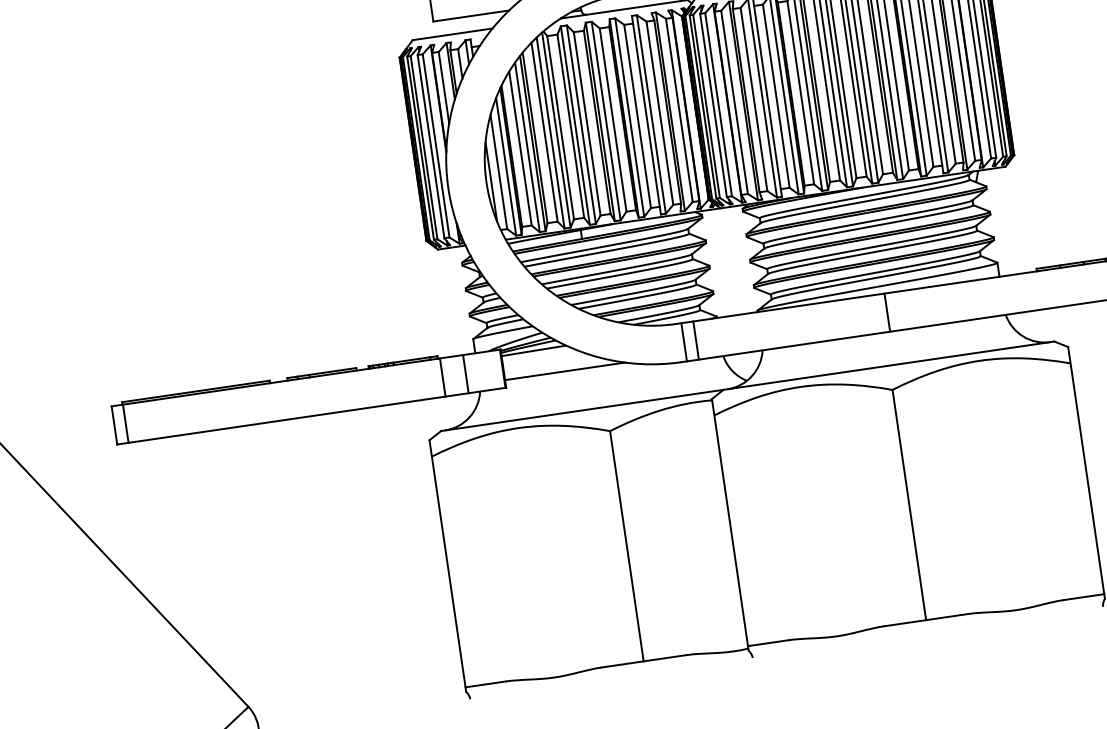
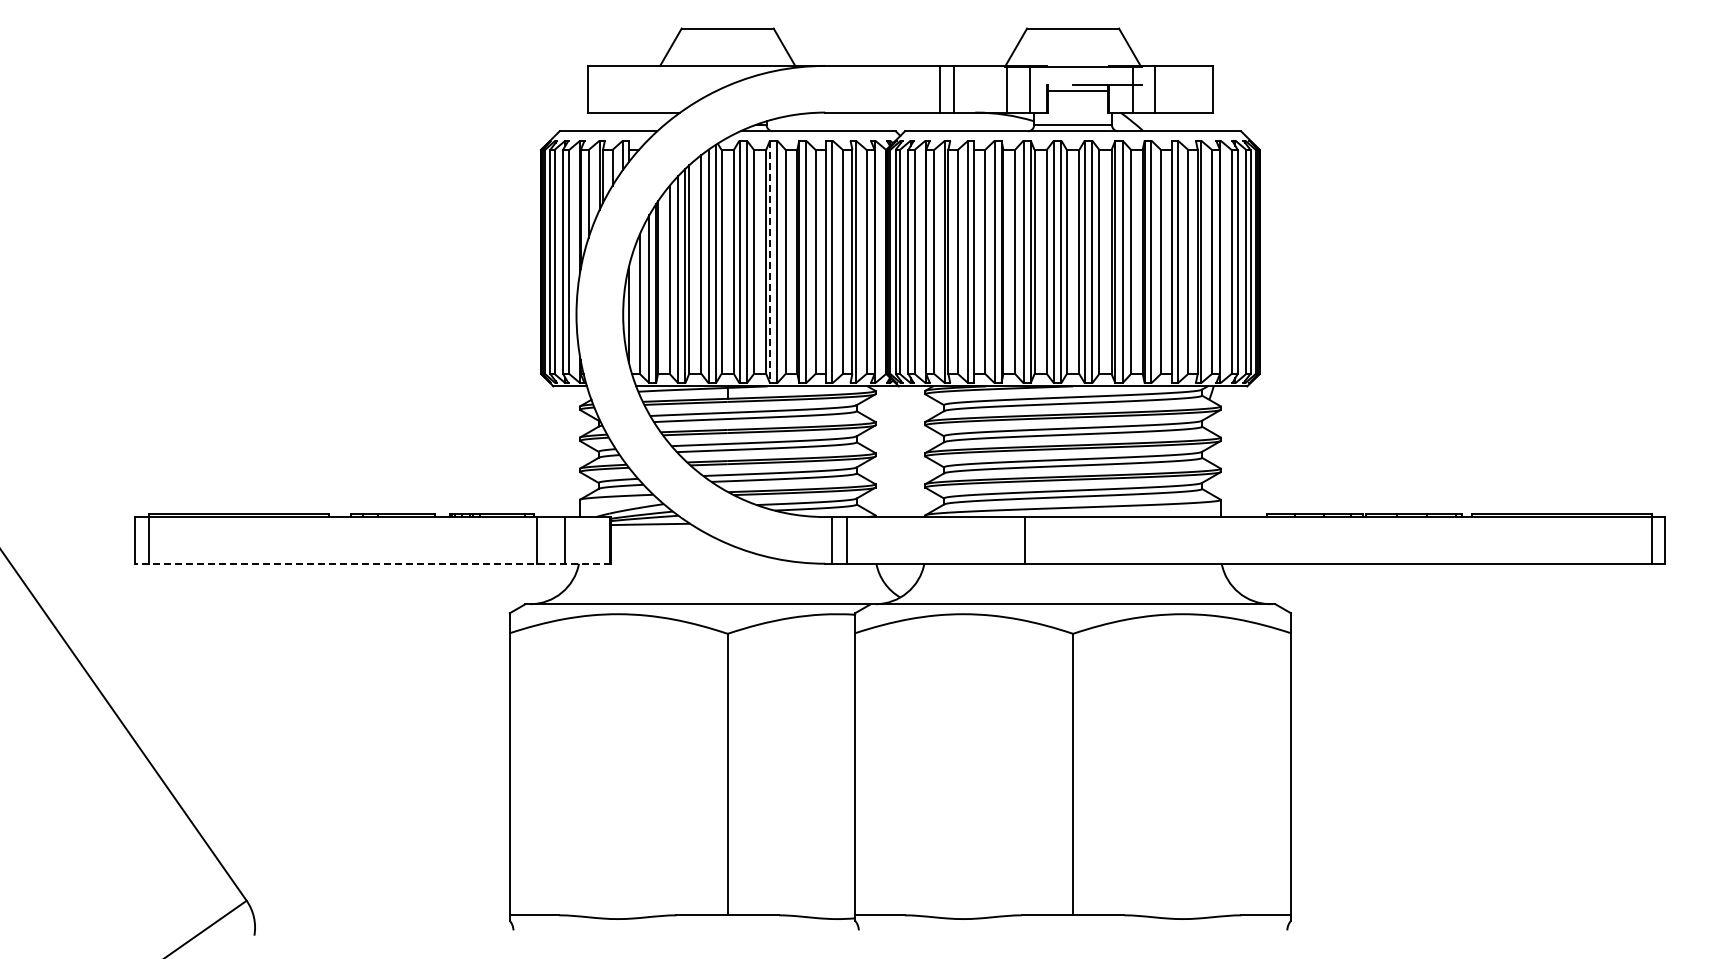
line: (600, 122) -> (770, 262), solid -> dashed
line: (887, 312) -> (1025, 540), moved
line: (565, 371) -> (684, 554), removed
line: (312, 415) -> (373, 563), solid -> dashed

